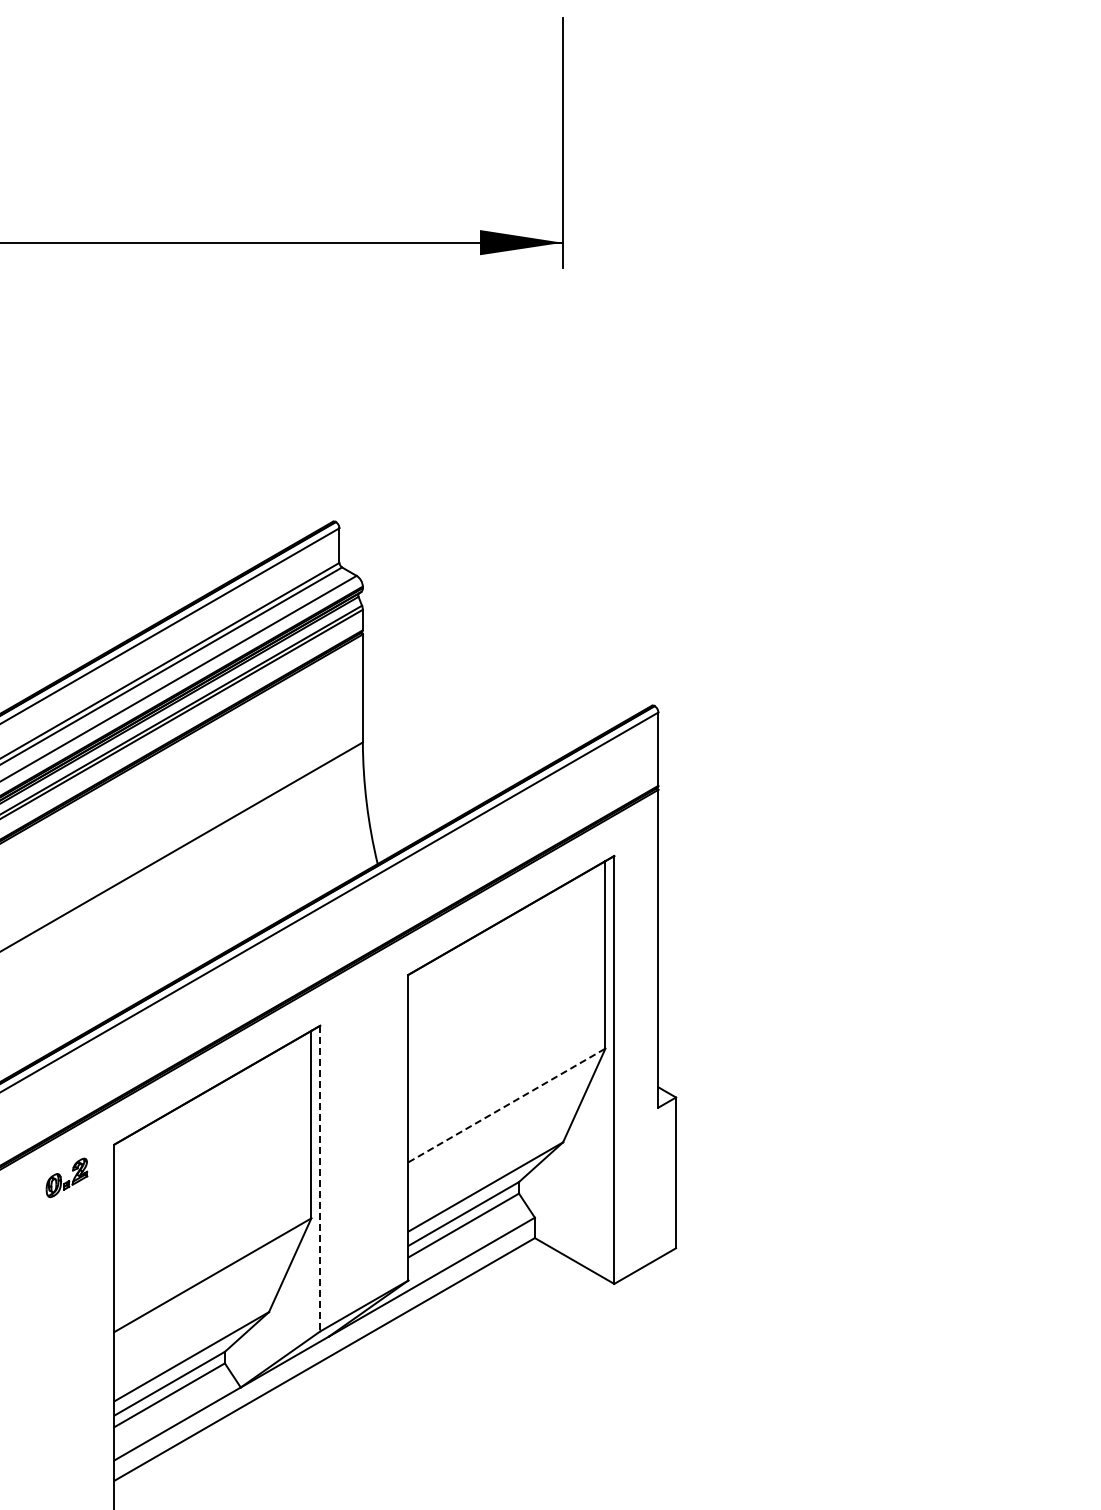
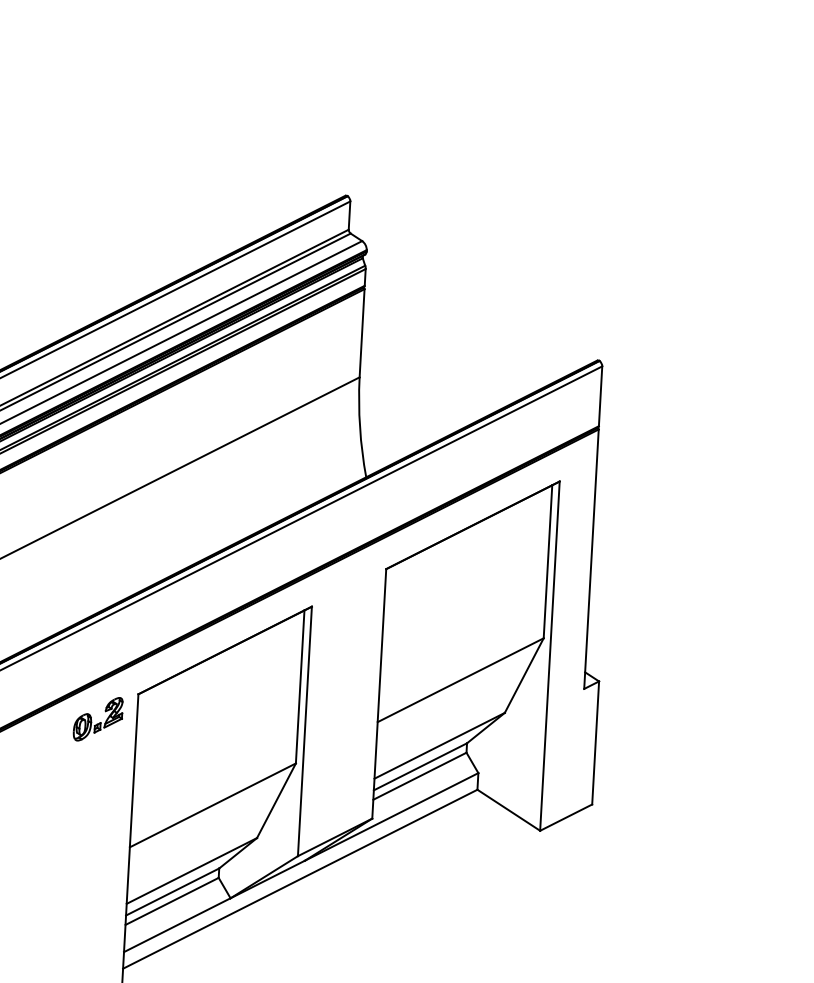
line: (506, 1105) -> (460, 680), dashed -> solid
part: (66, 1177) -> (97, 718), size x1.43
line: (320, 1178) -> (305, 731), dashed -> solid

